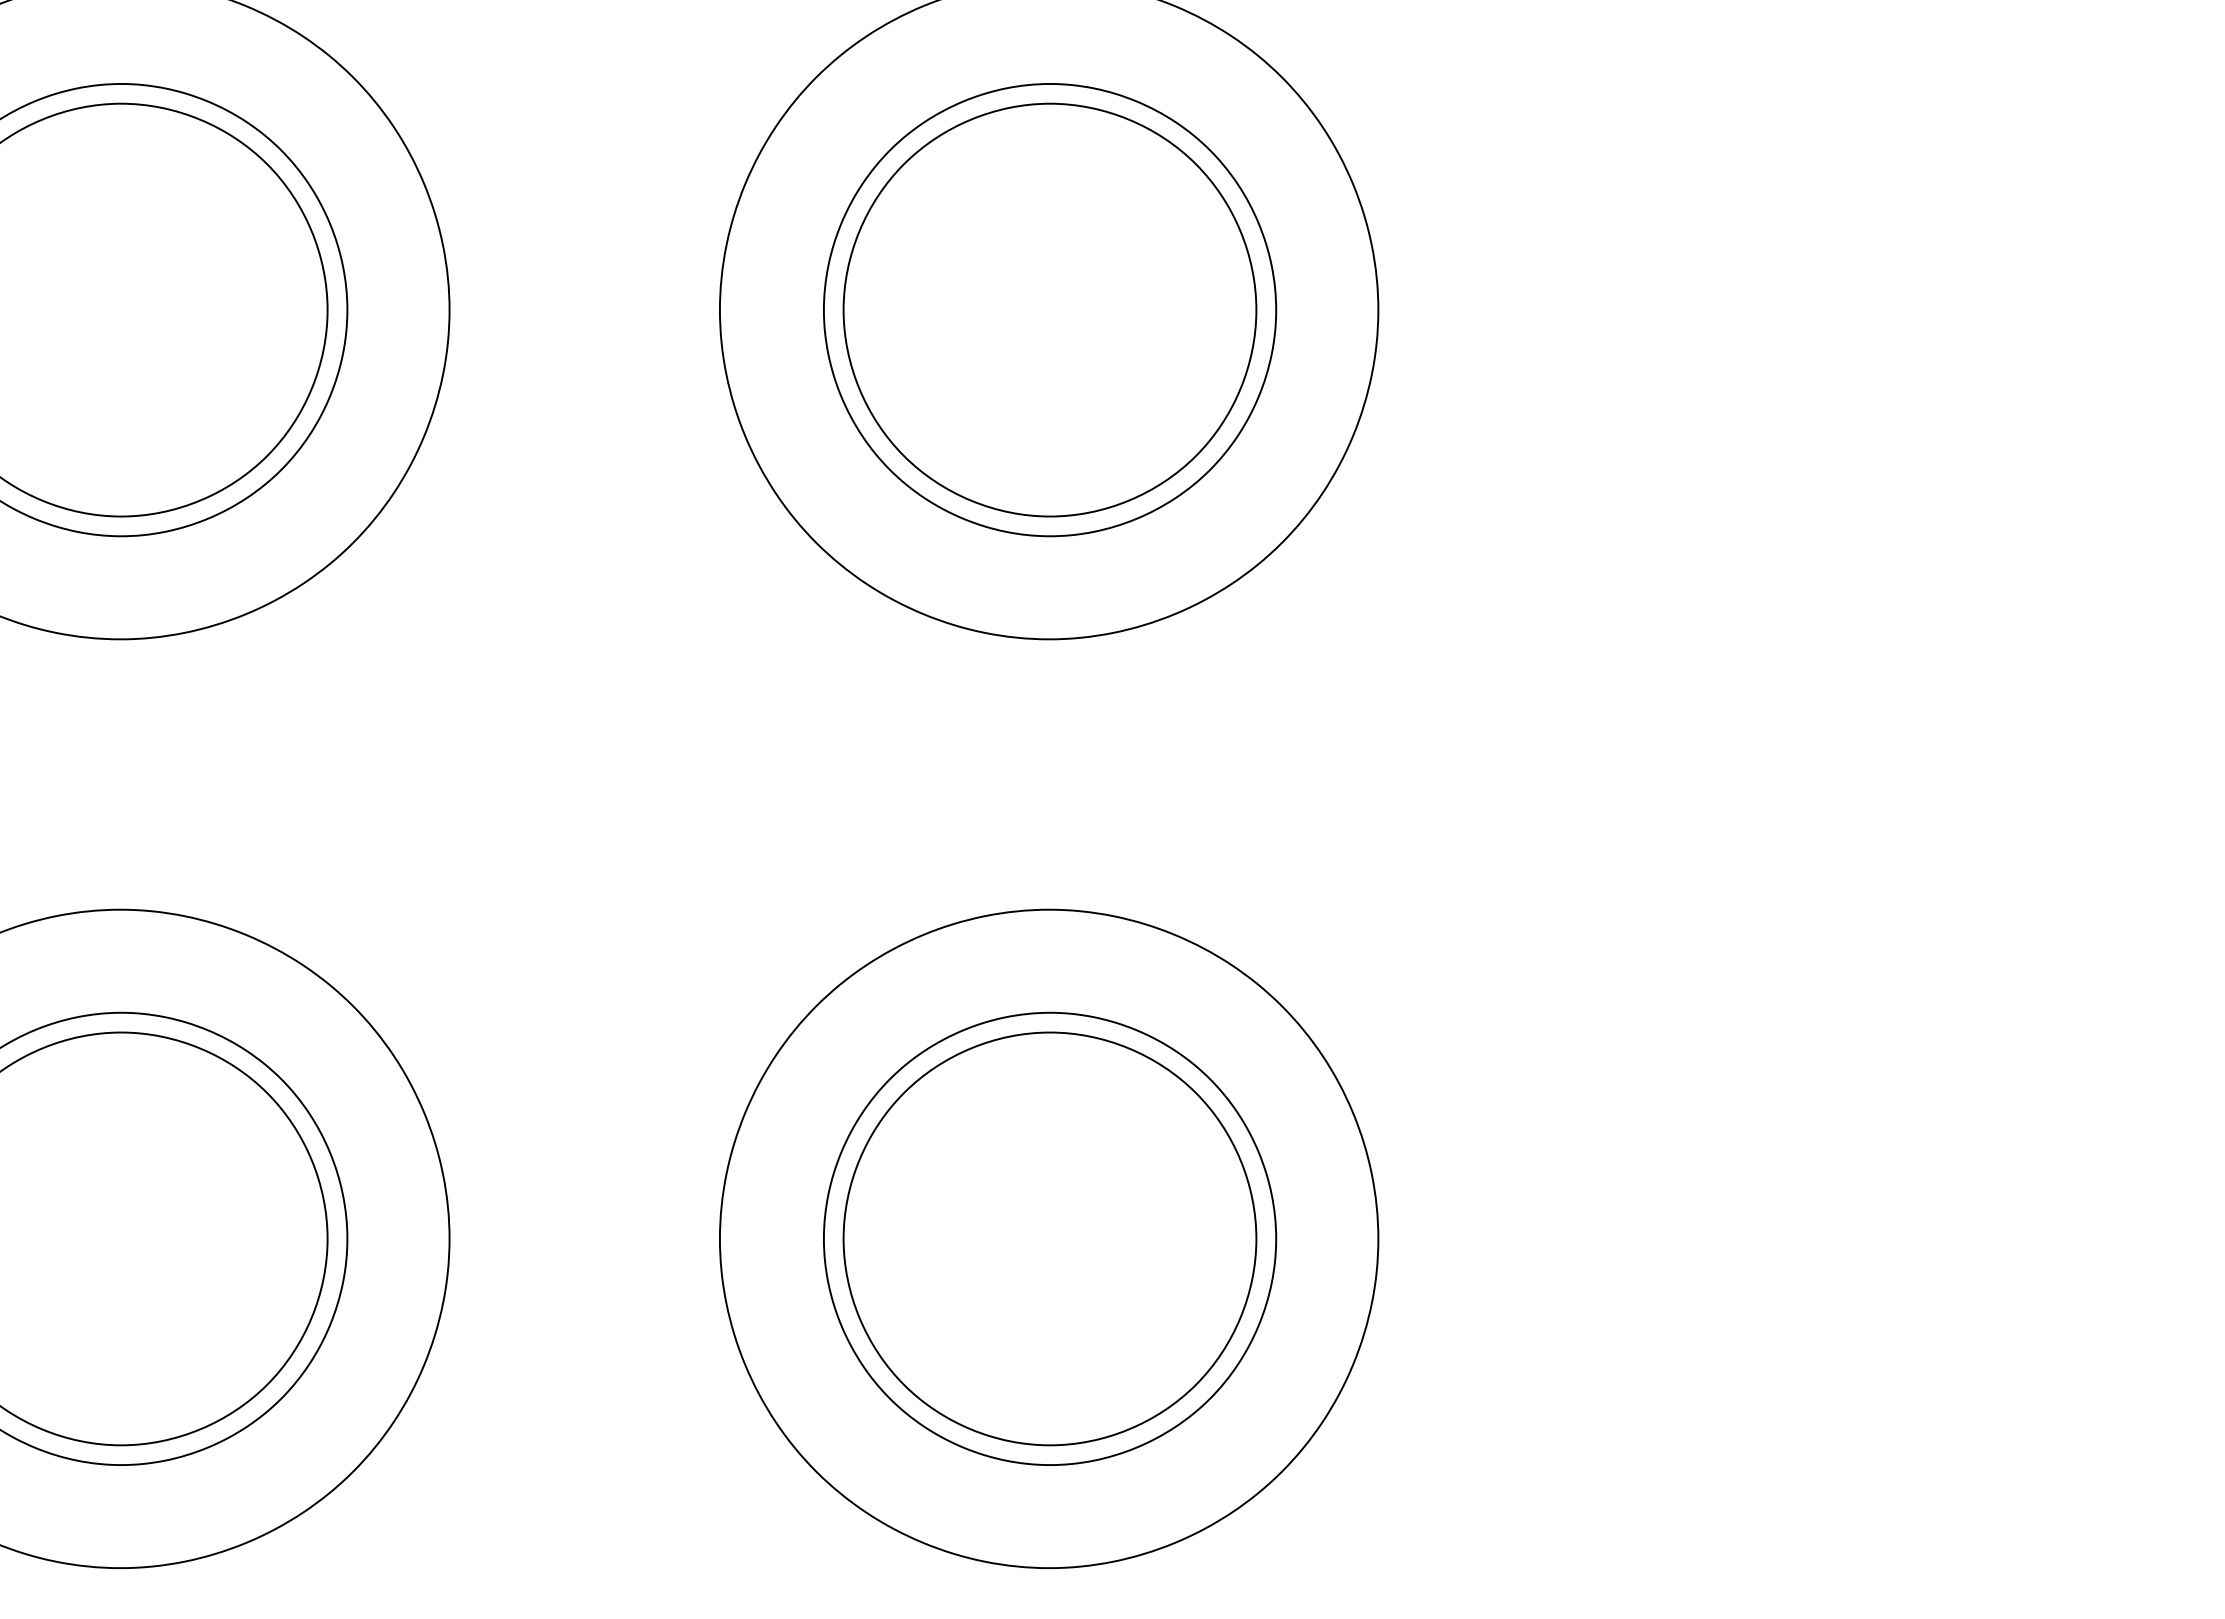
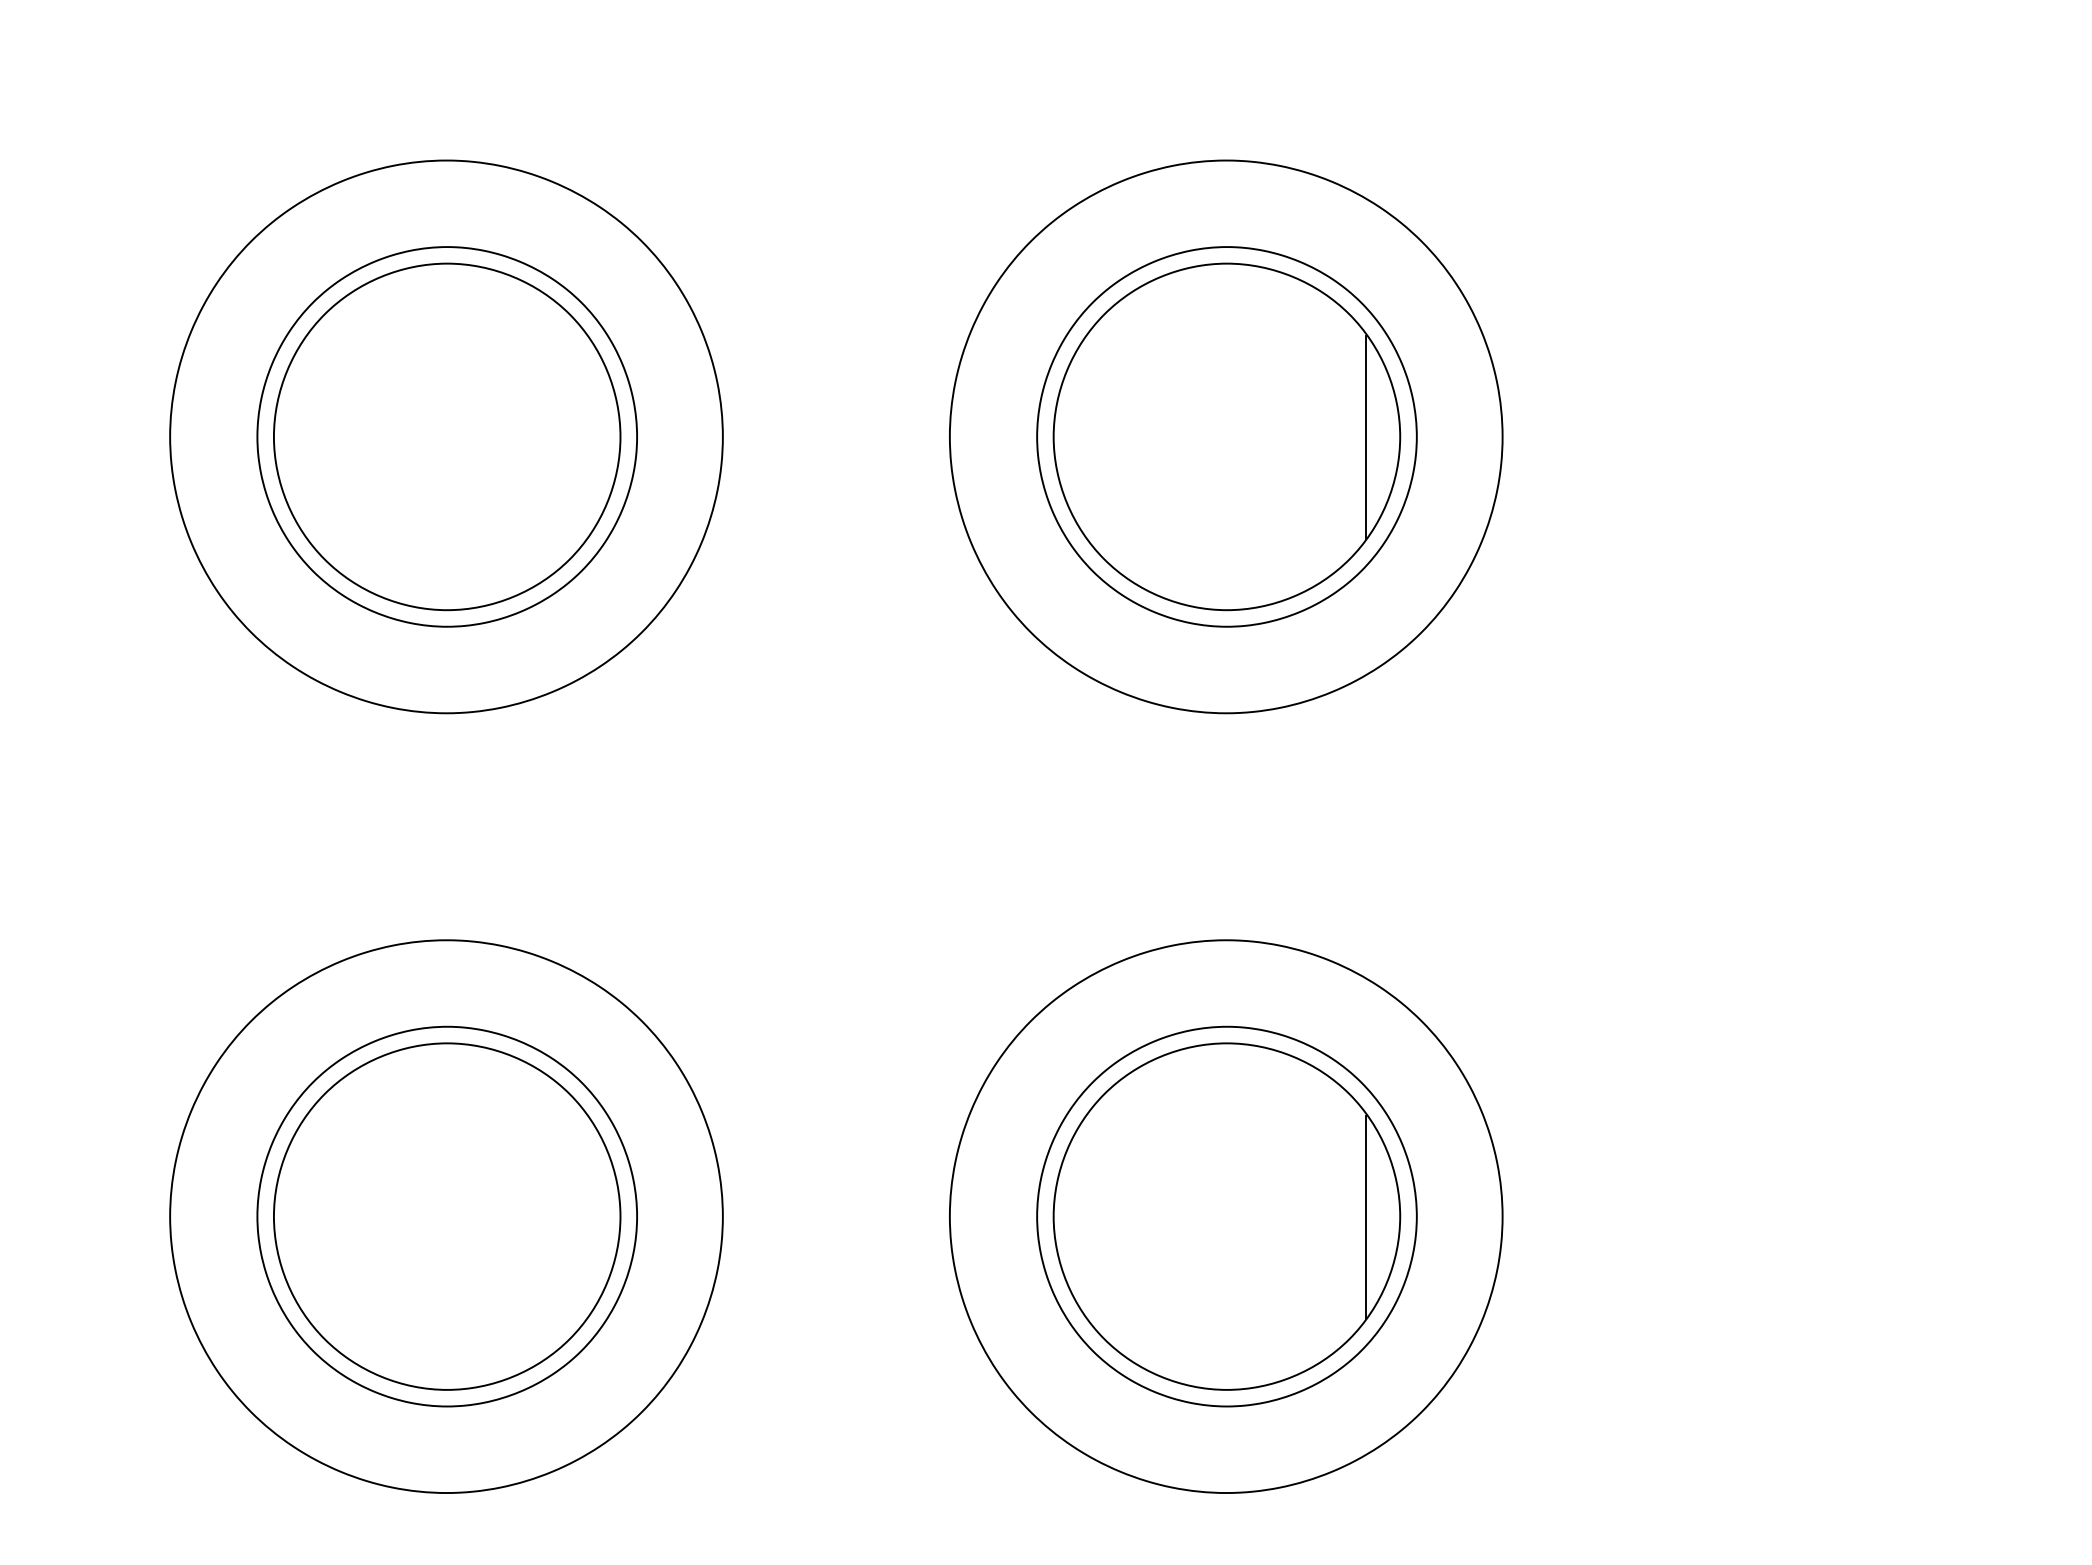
line: (1215, 310) -> (1365, 437), added
line: (1215, 1239) -> (1365, 1217), added

